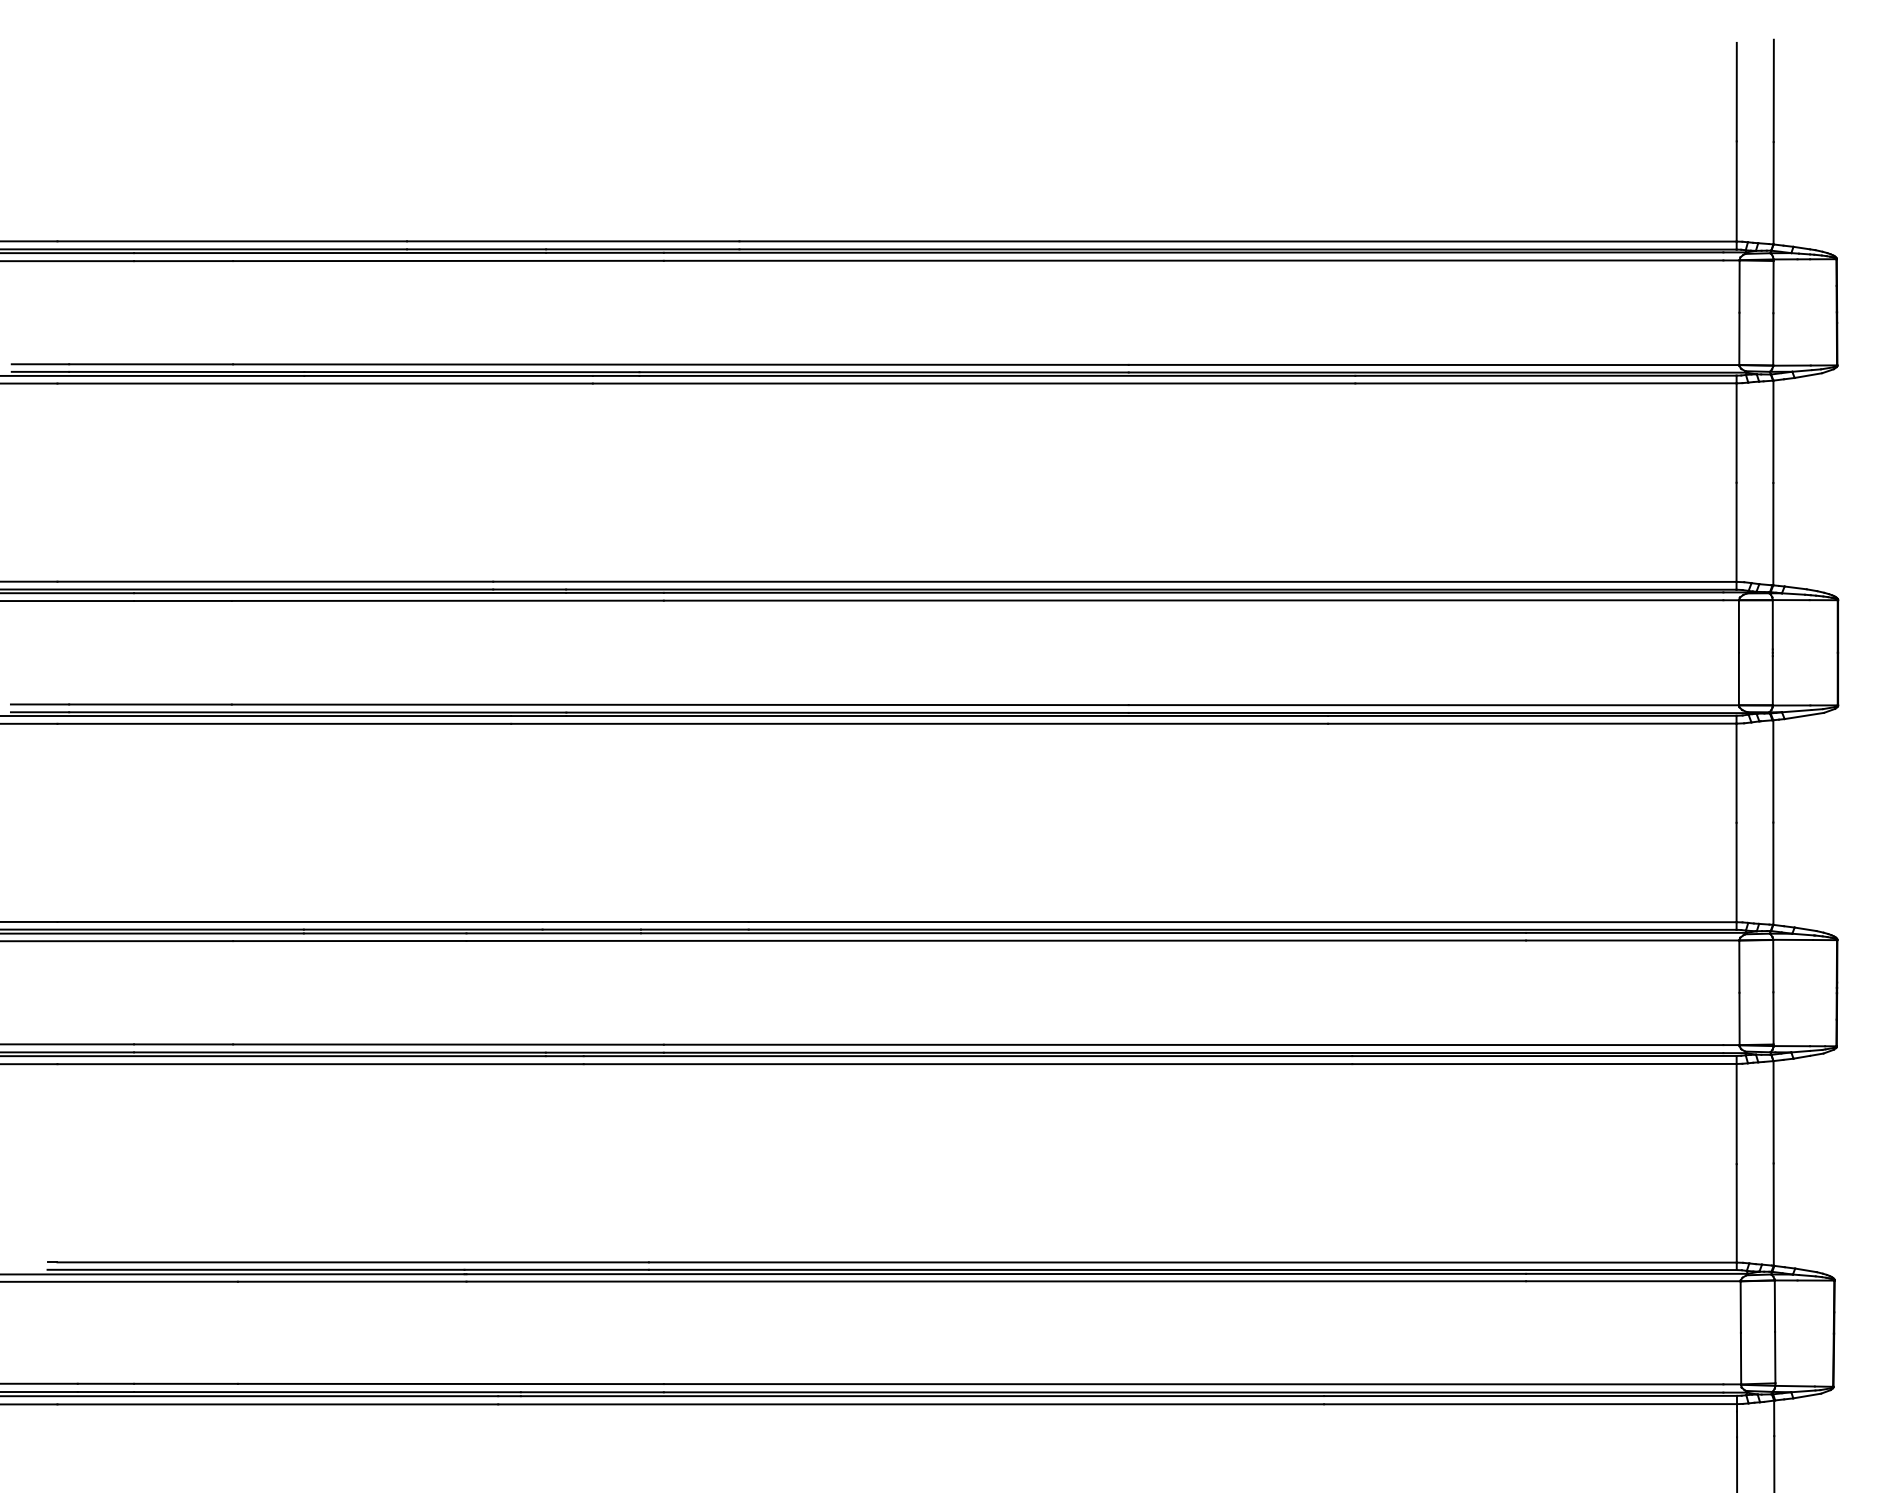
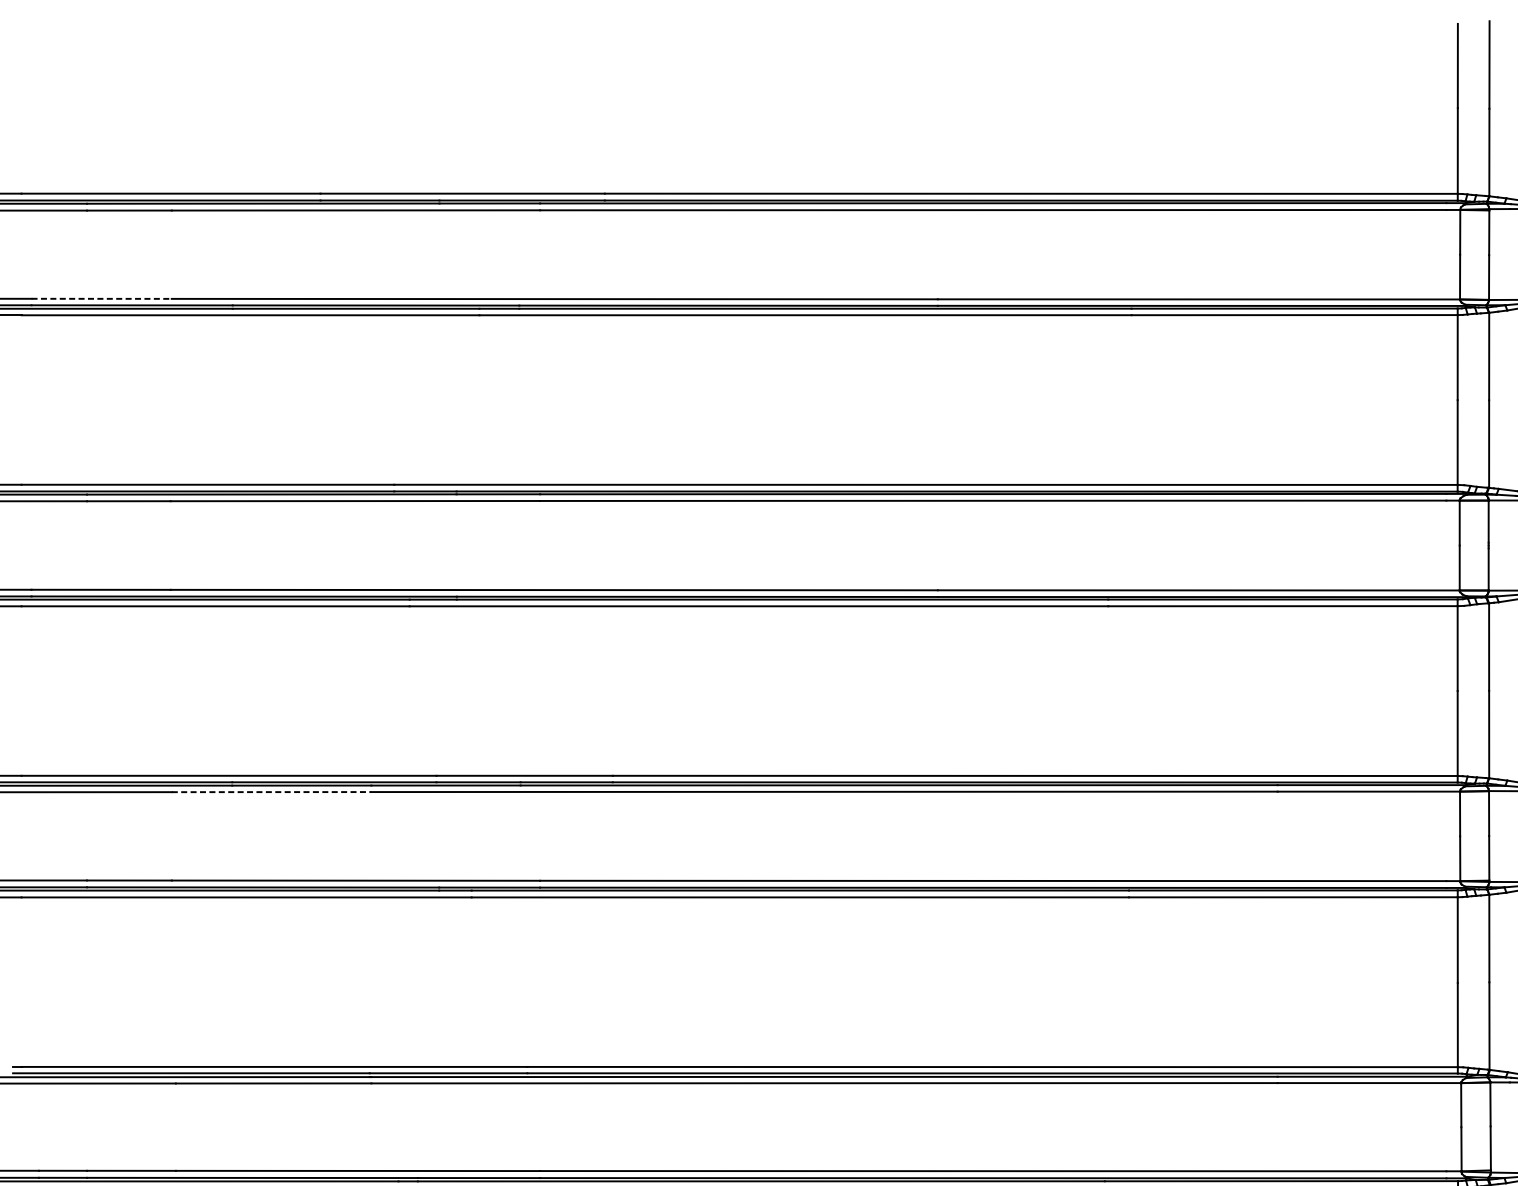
line: (151, 364) -> (101, 298), solid -> dashed
line: (349, 941) -> (271, 792), solid -> dashed

